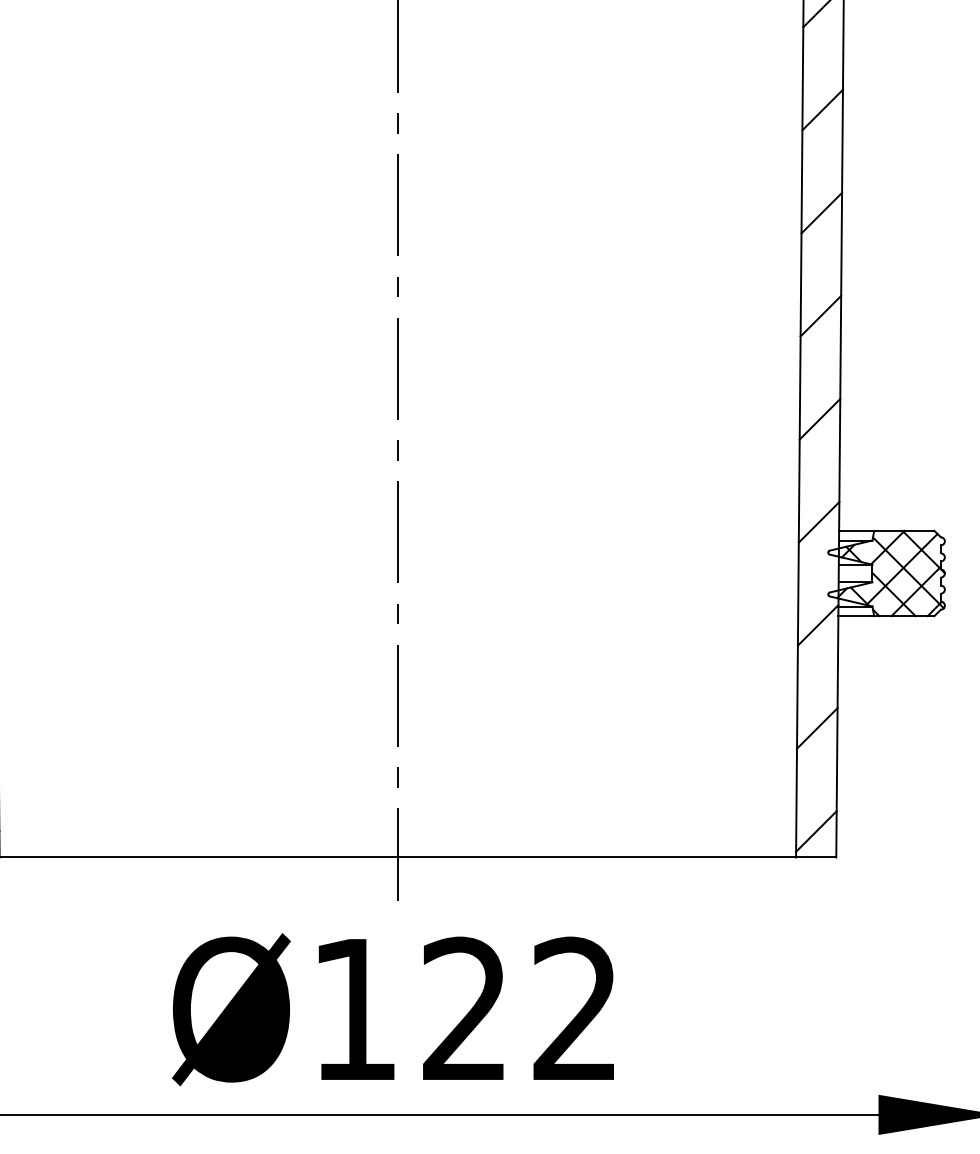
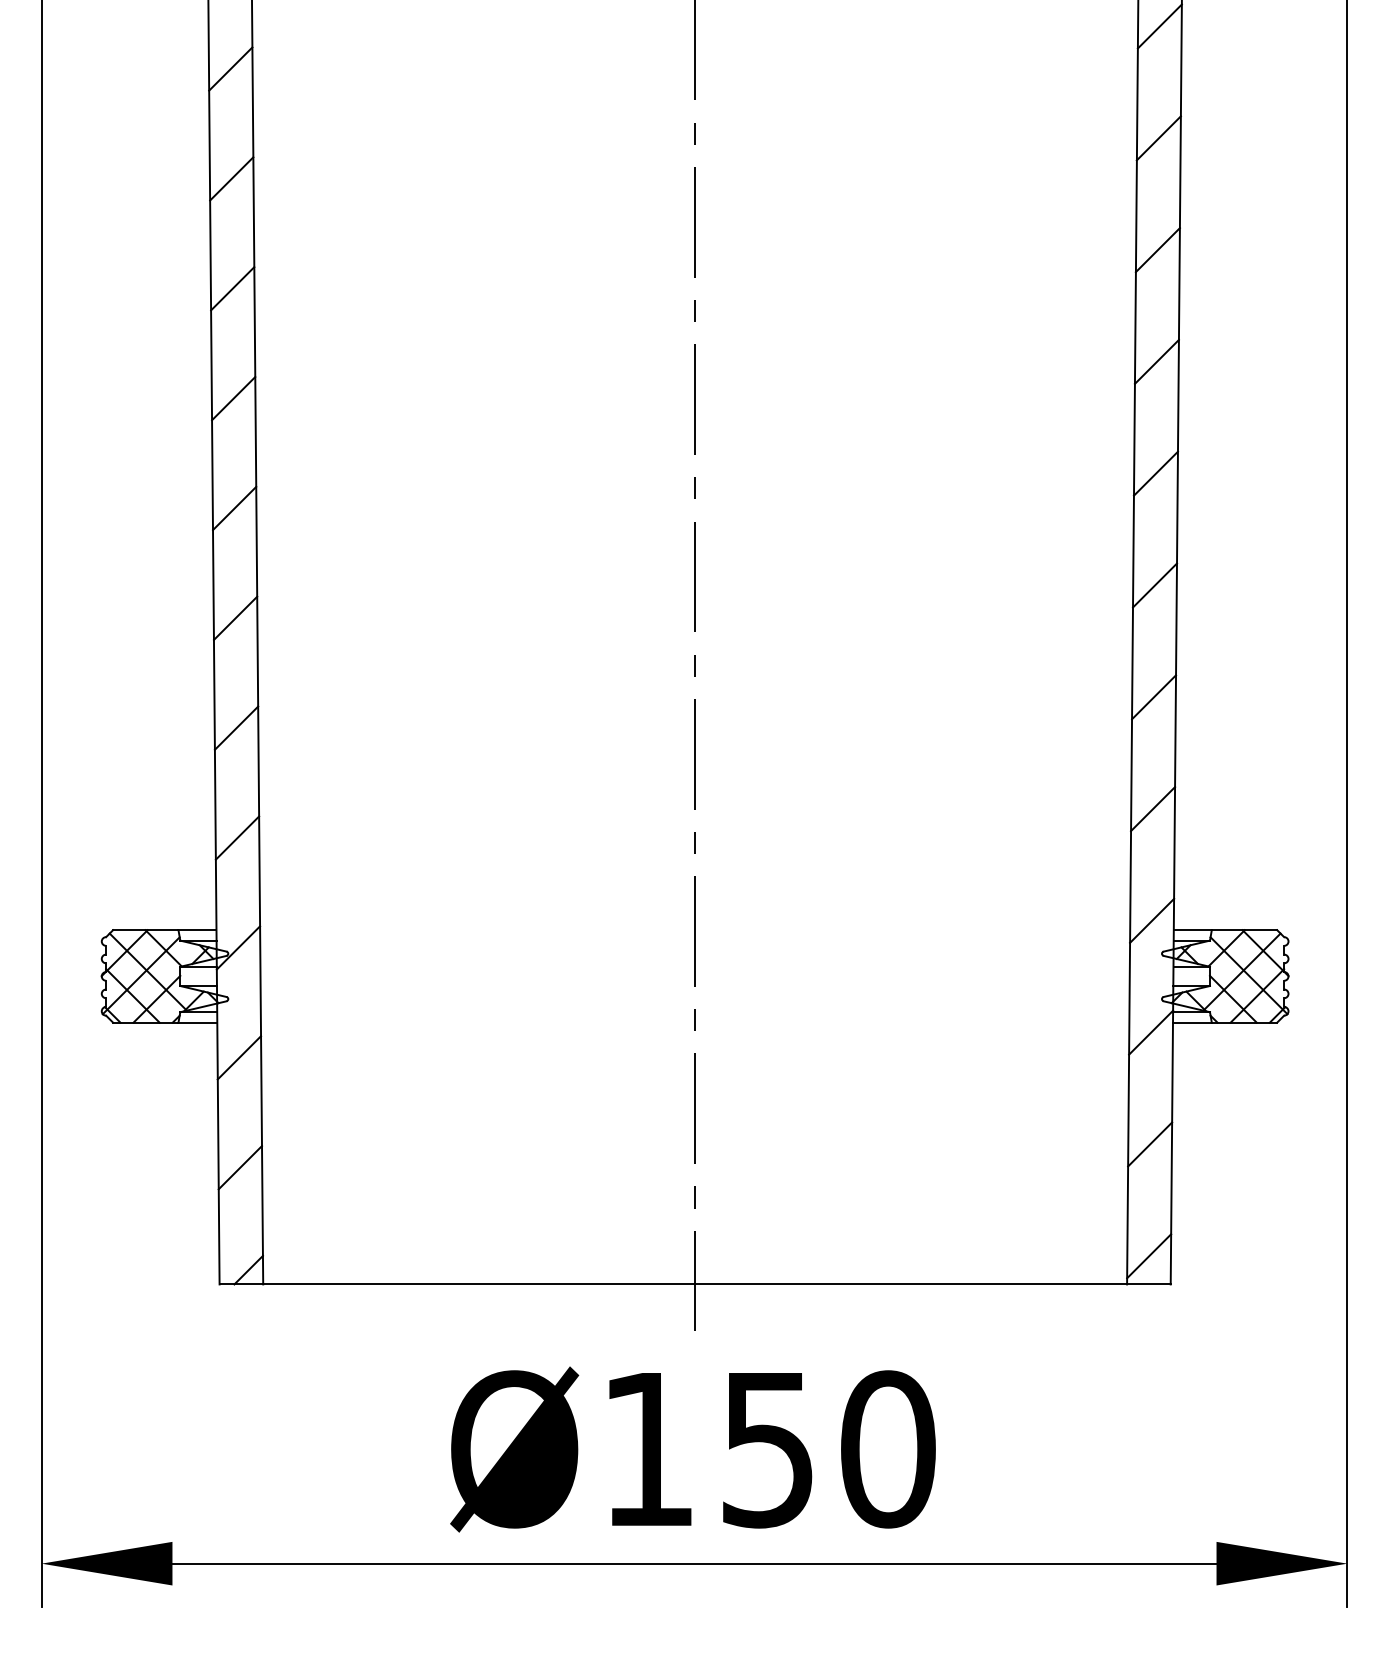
text: (520, 1009) -> (828, 1449), Ø122 -> Ø150

